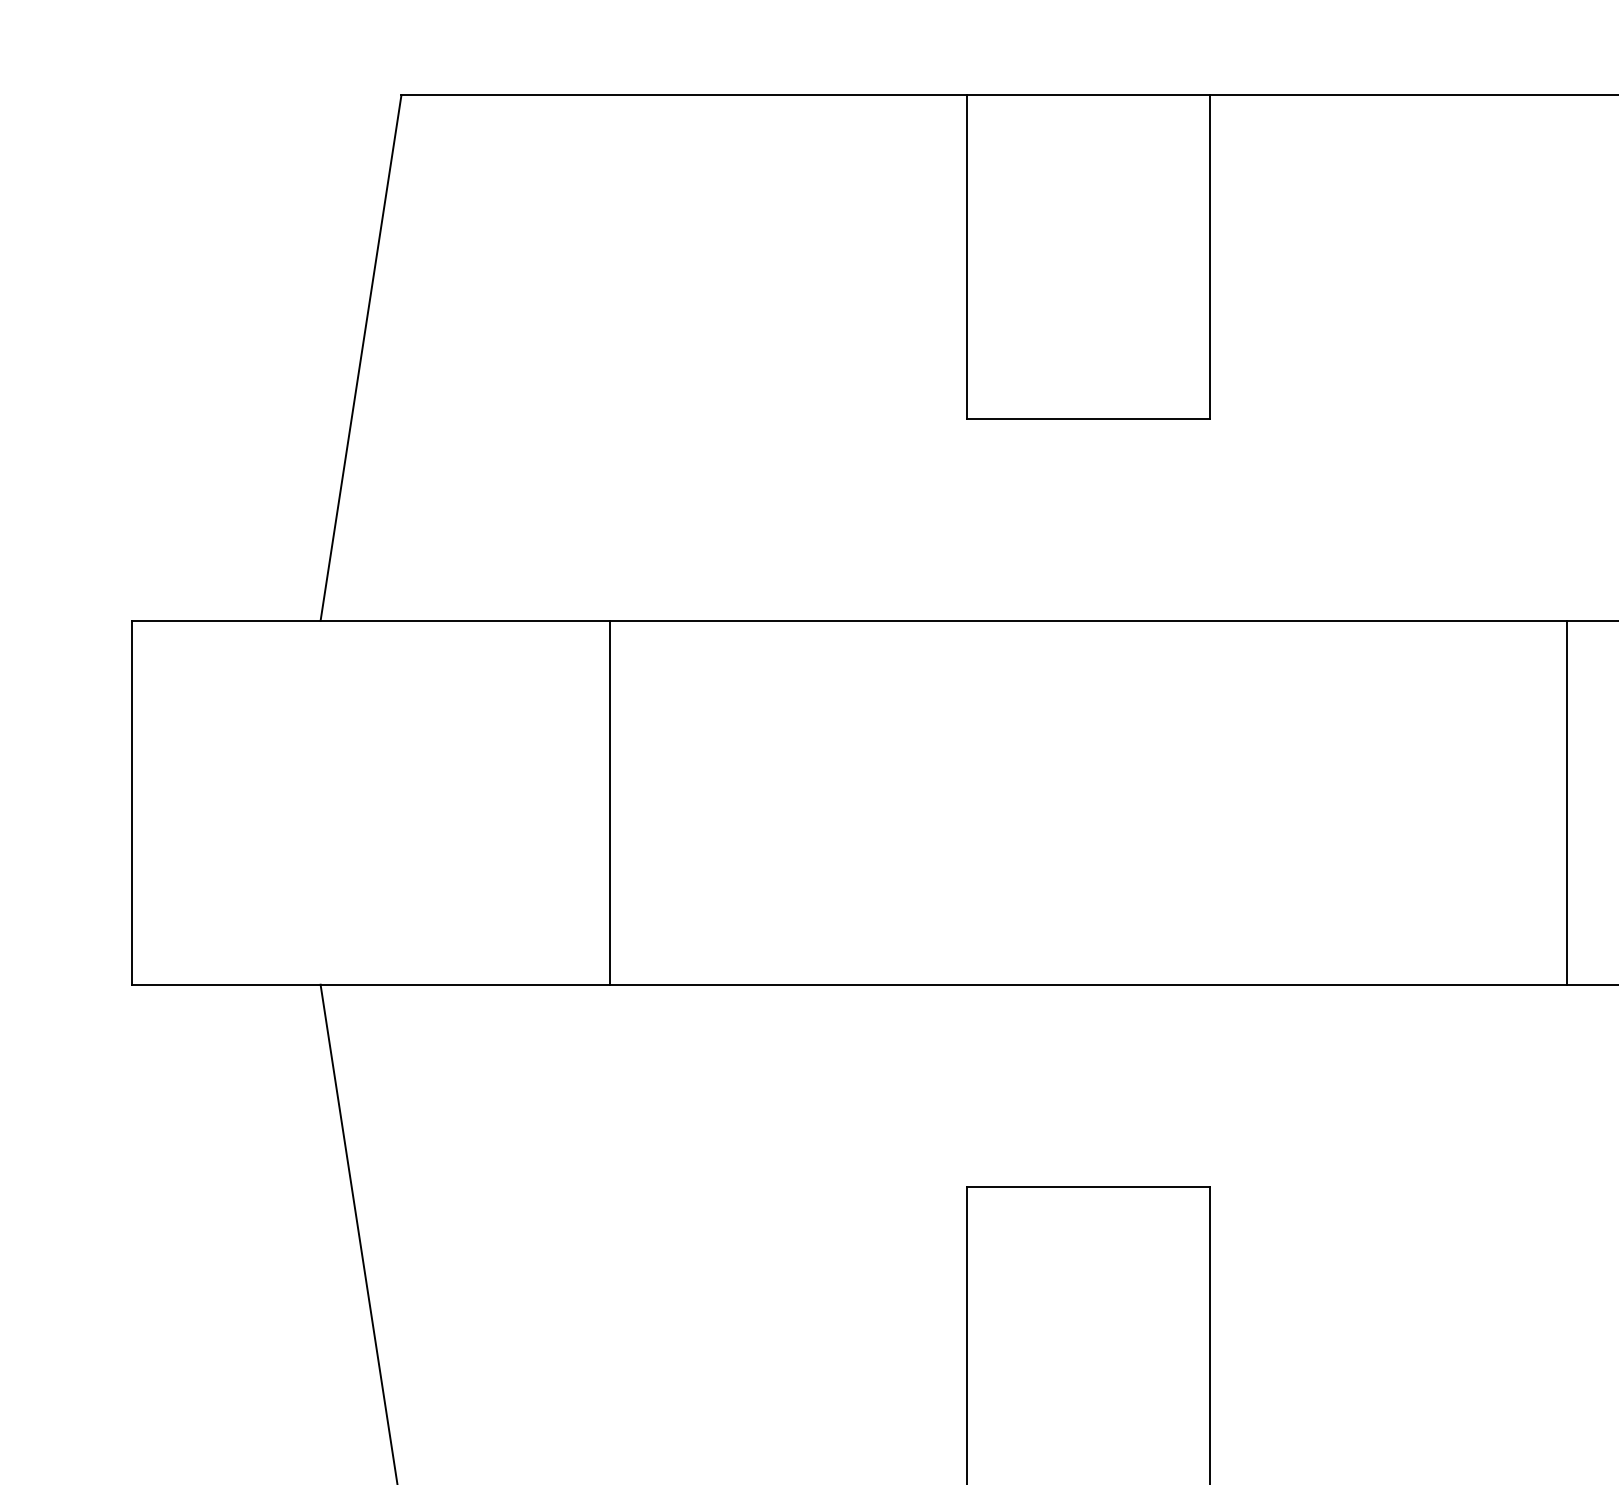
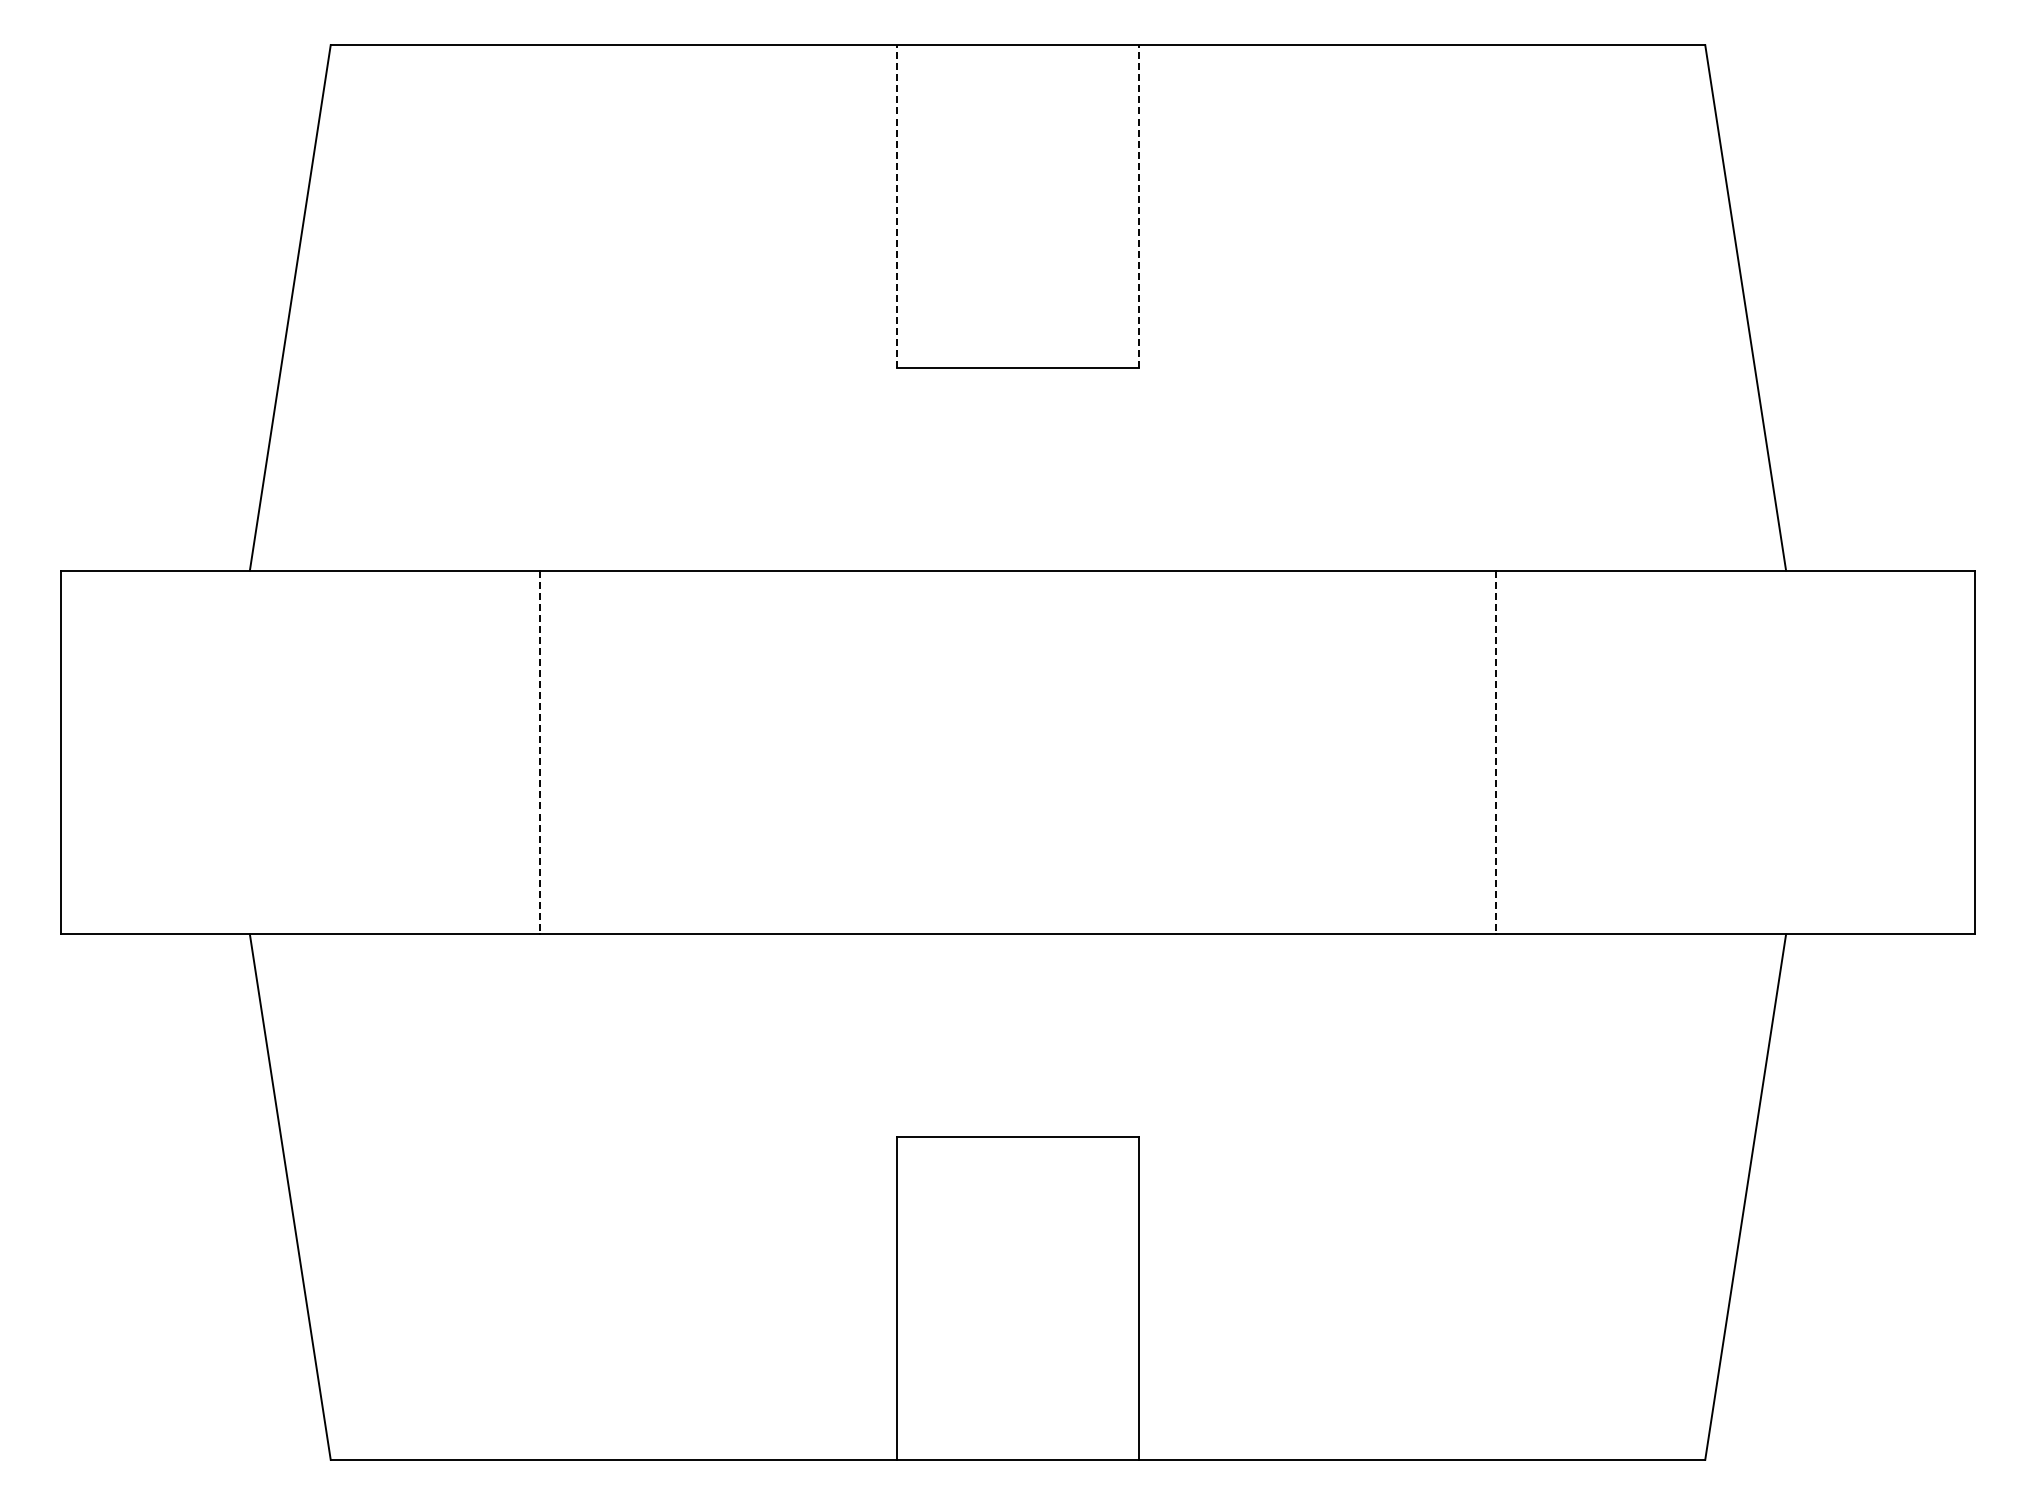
line: (967, 256) -> (896, 206), solid -> dashed
line: (1210, 256) -> (1139, 206), solid -> dashed
line: (610, 802) -> (539, 752), solid -> dashed
line: (1567, 802) -> (1496, 752), solid -> dashed

